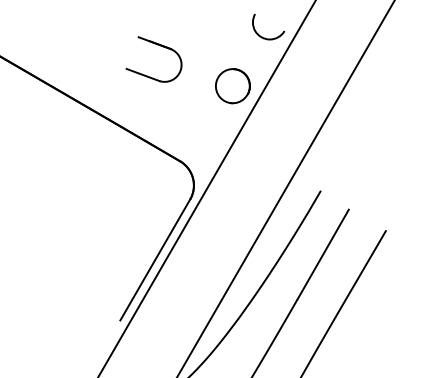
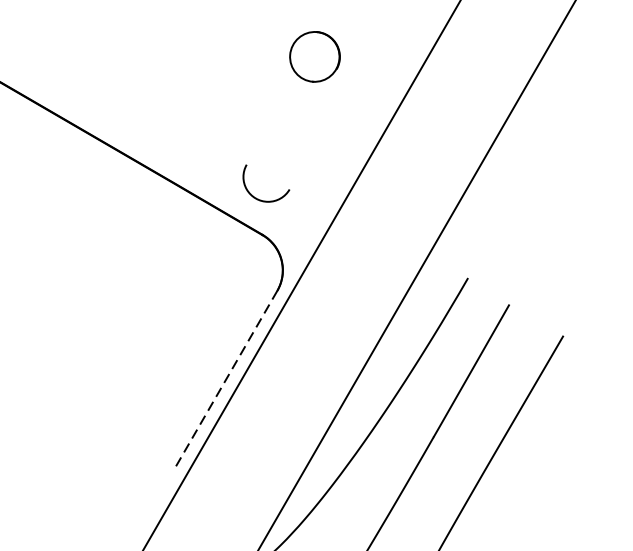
curve: (265, 37) -> (261, 198), moved
part: (157, 45) -> (229, 66), removed
part: (232, 86) -> (314, 57), moved
line: (155, 259) -> (226, 378), solid -> dashed

